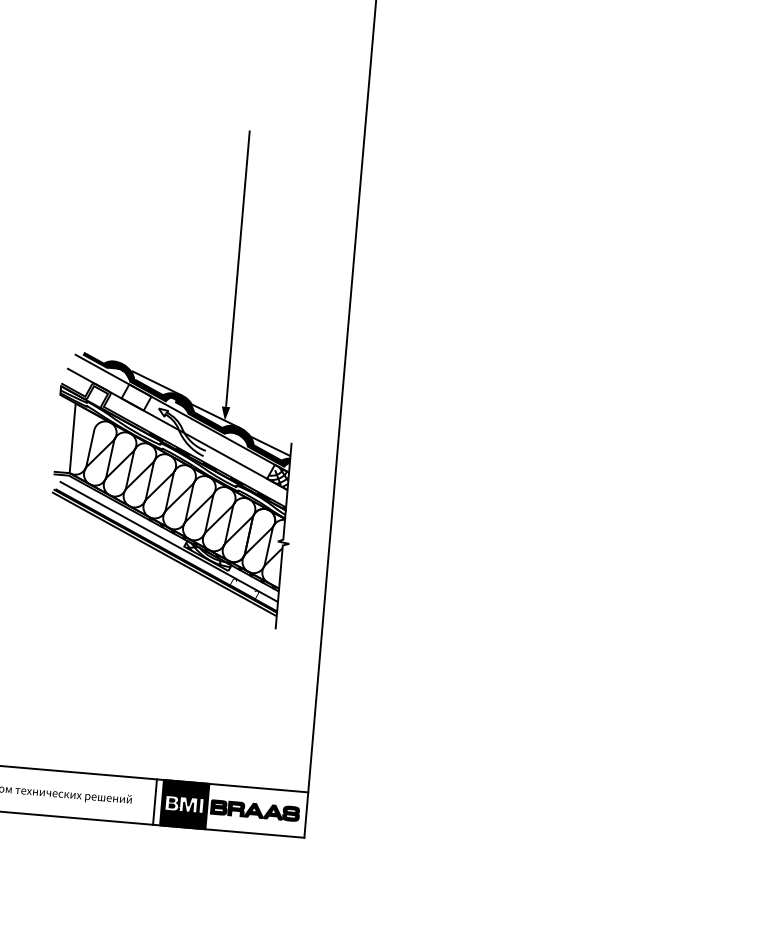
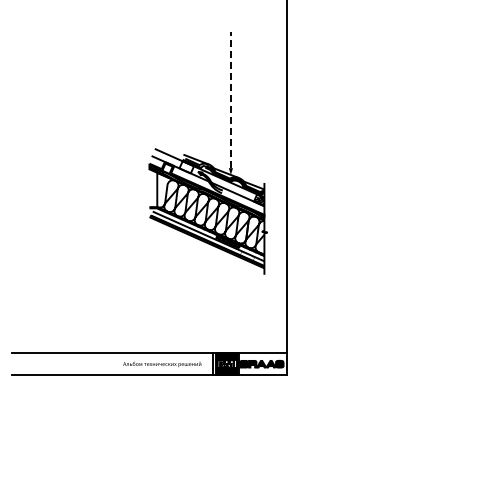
line: (237, 269) -> (230, 100), solid -> dashed
fill: (135, 379) -> (185, 158), removed

